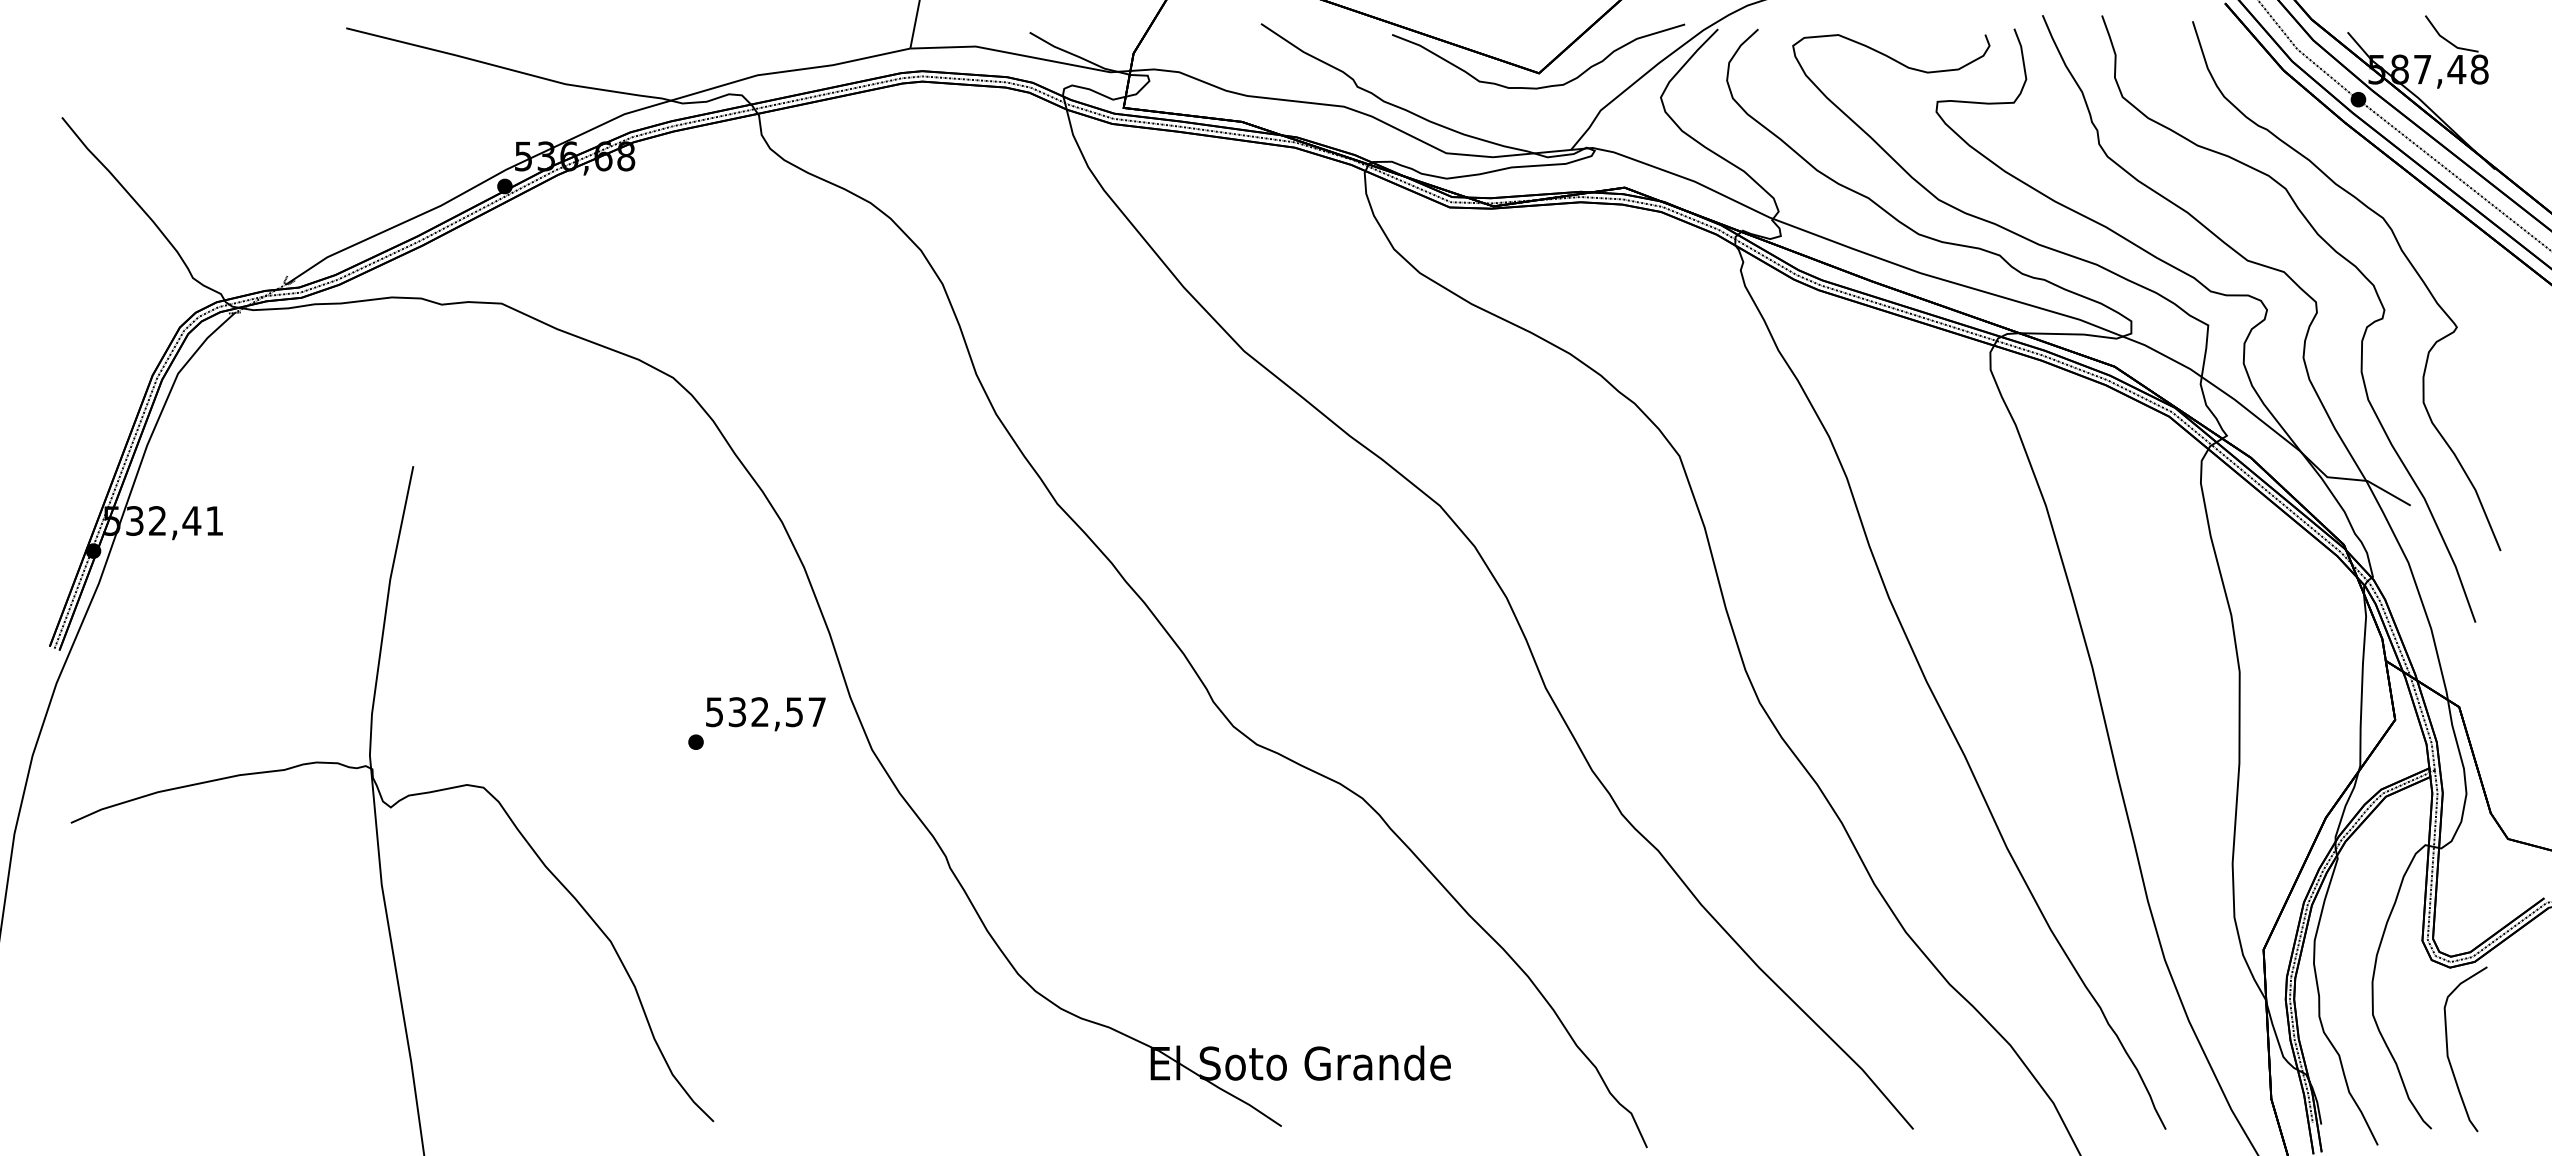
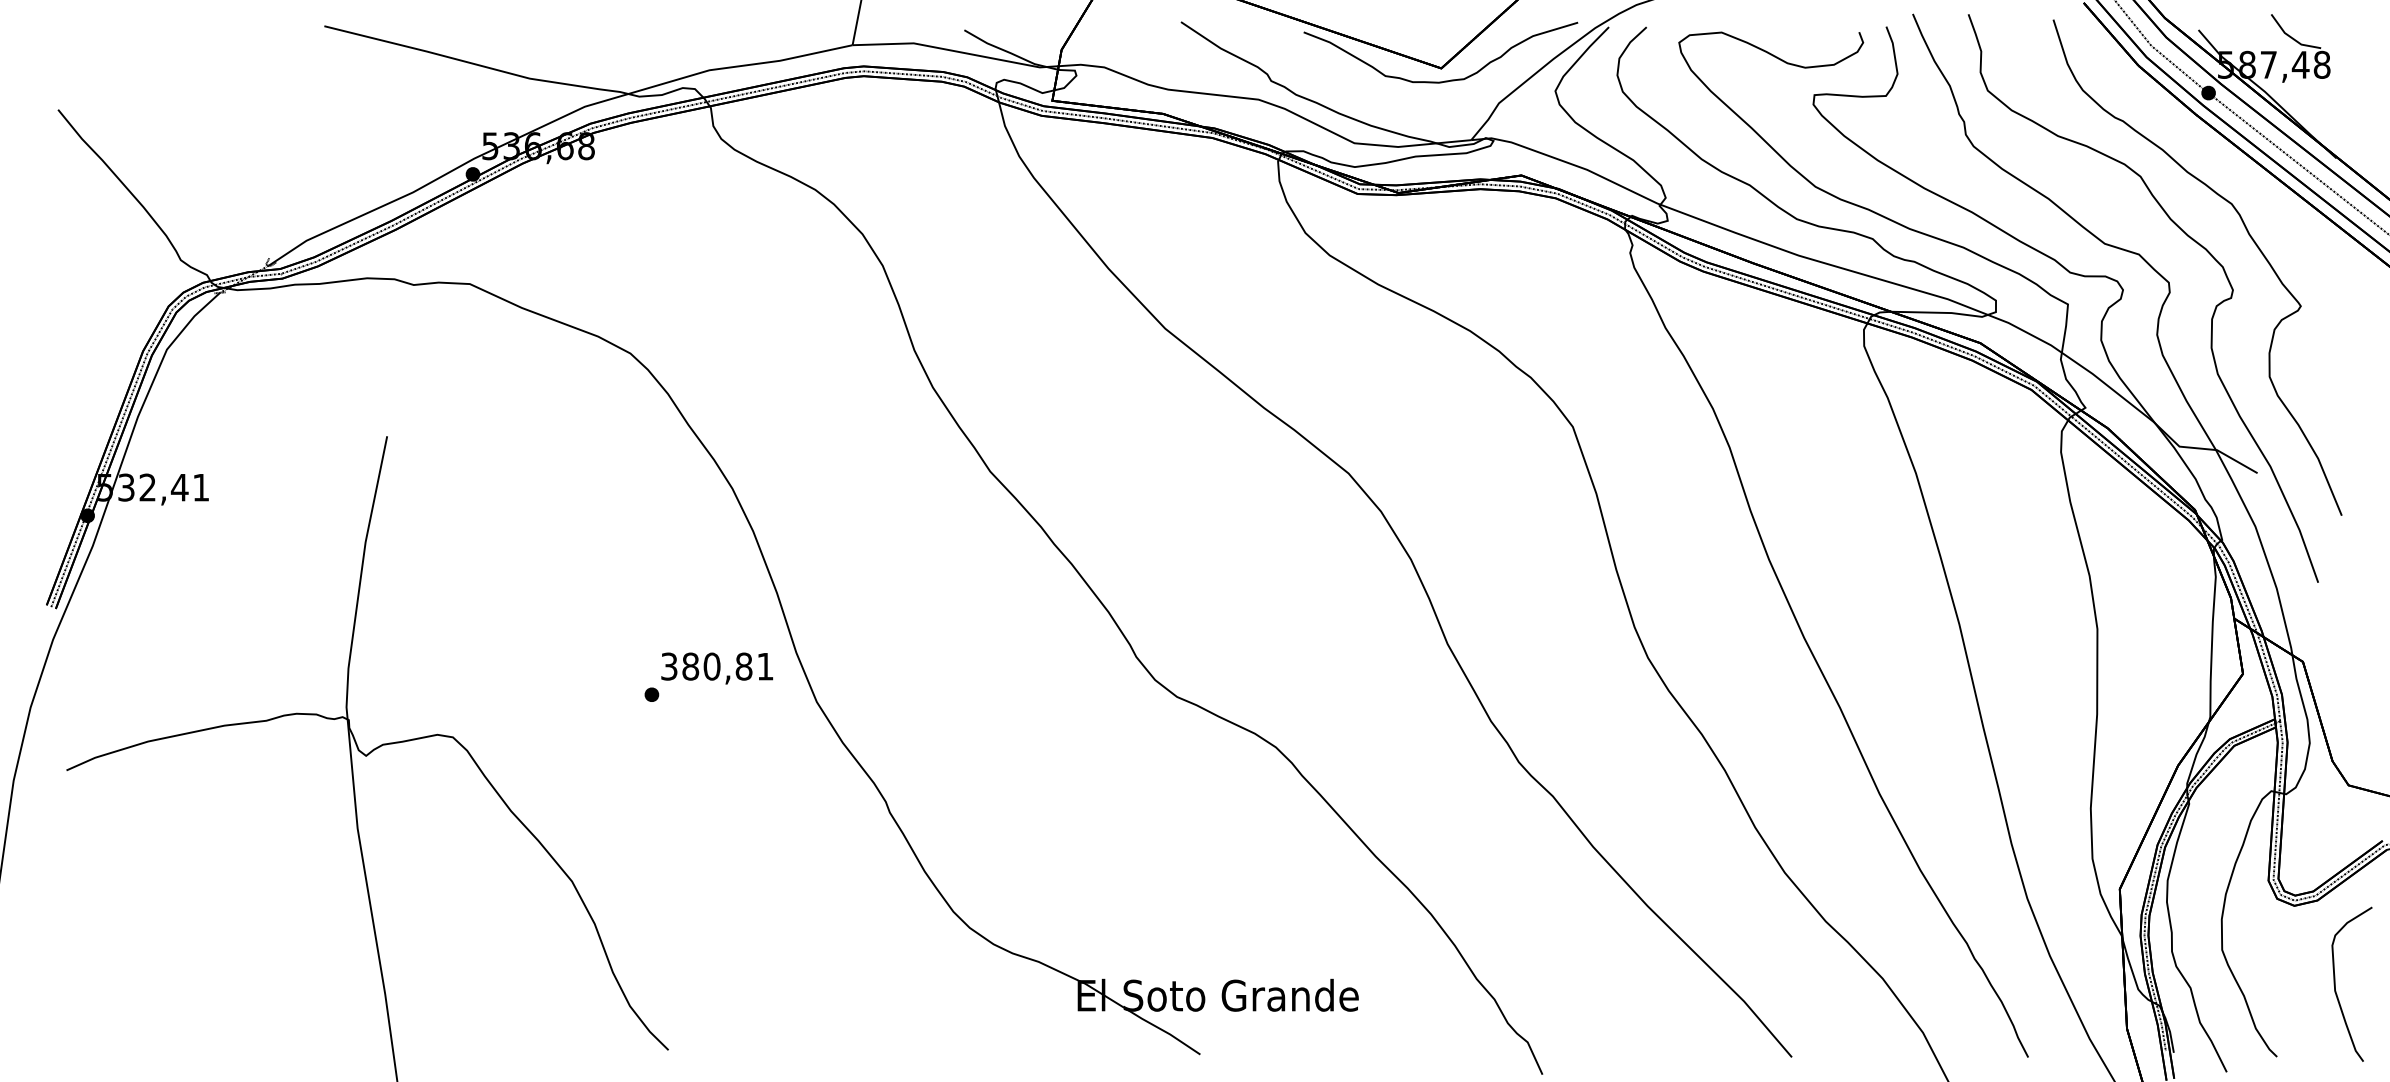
text: (766, 712) -> (717, 666), 532,57 -> 380,81
curve: (2448, 1048) -> (2335, 983), moved

